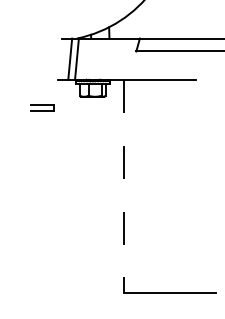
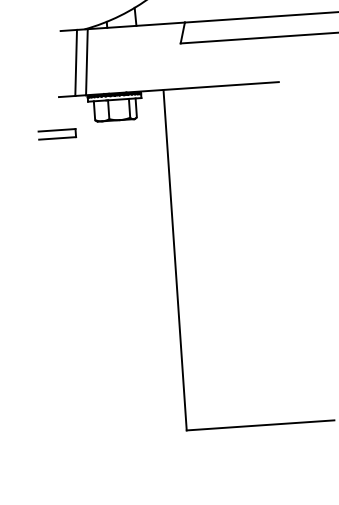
part: (42, 107) -> (57, 133), moved
line: (123, 186) -> (174, 260), dashed -> solid

